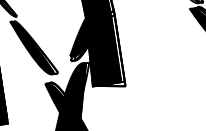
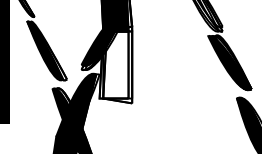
fill: (101, 51) -> (113, 64), removed

